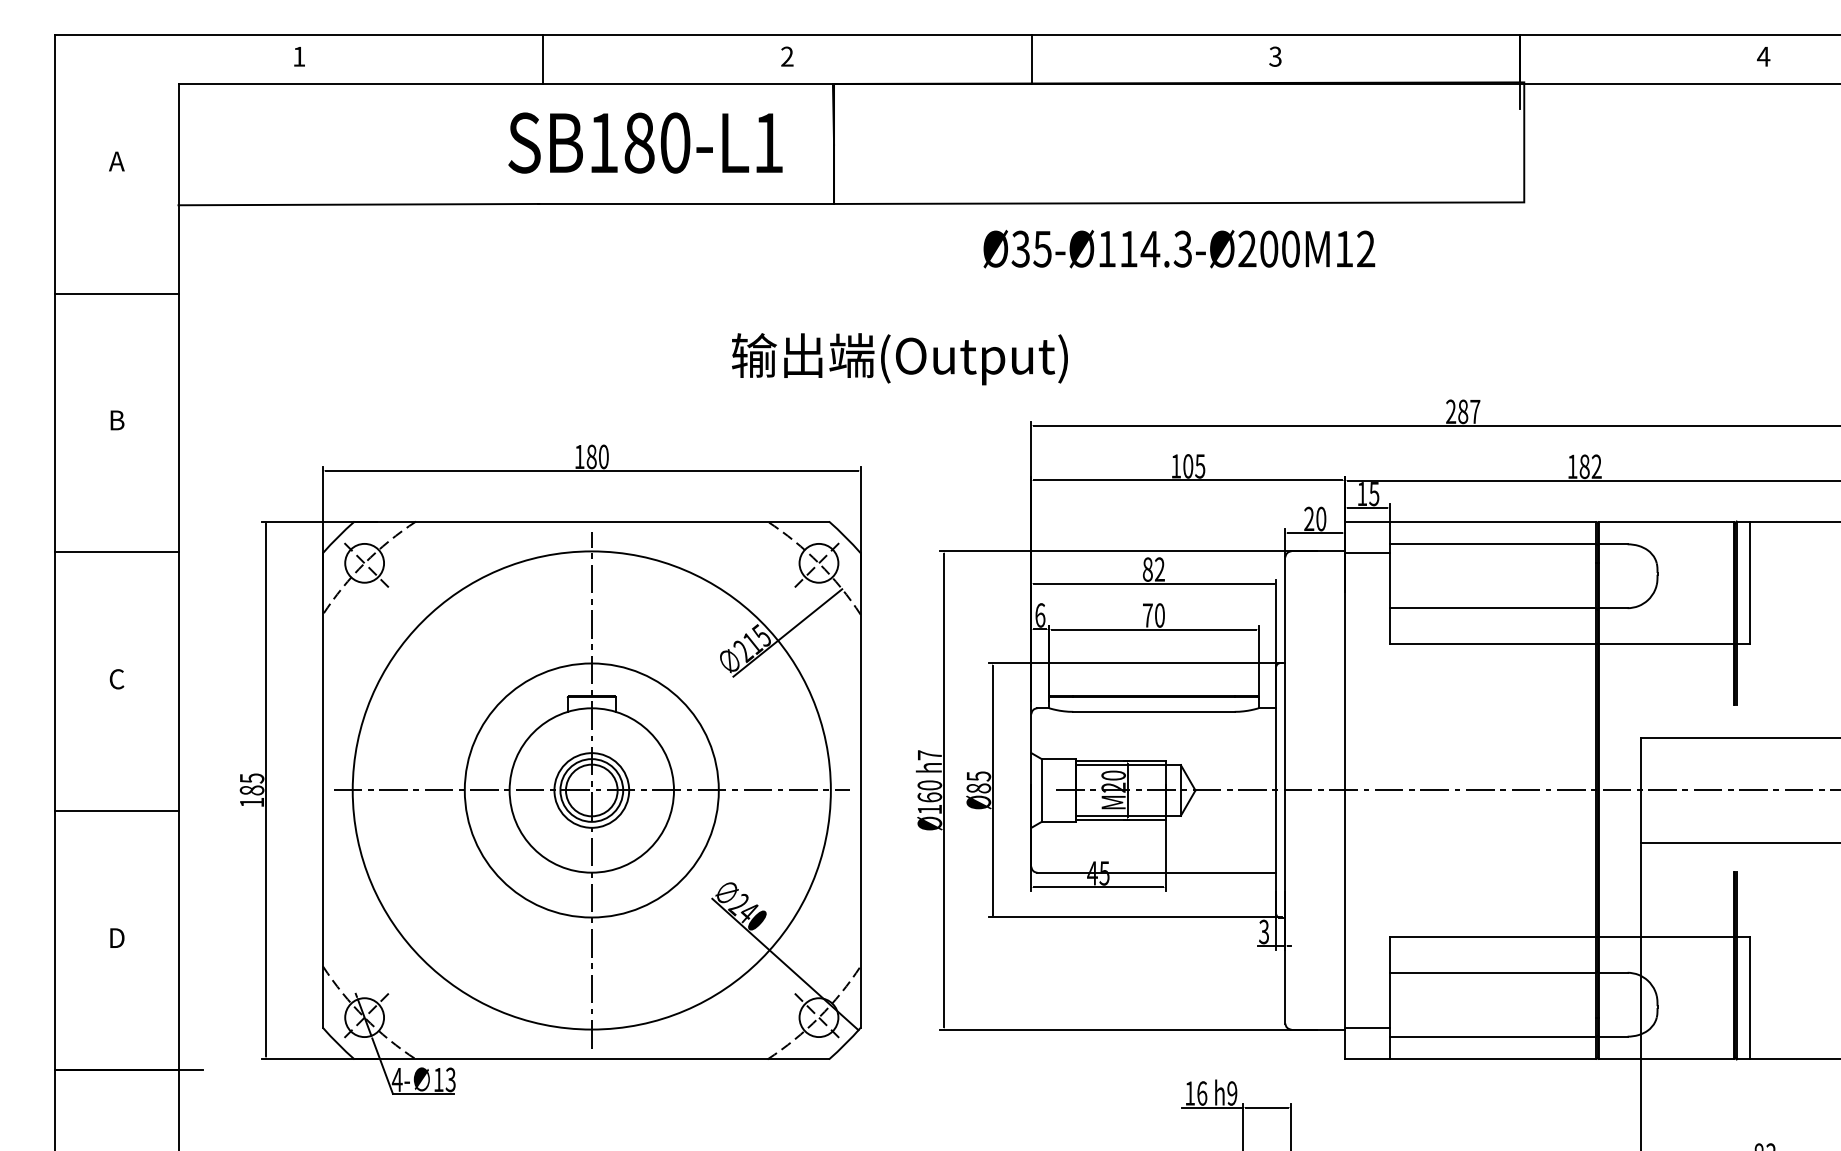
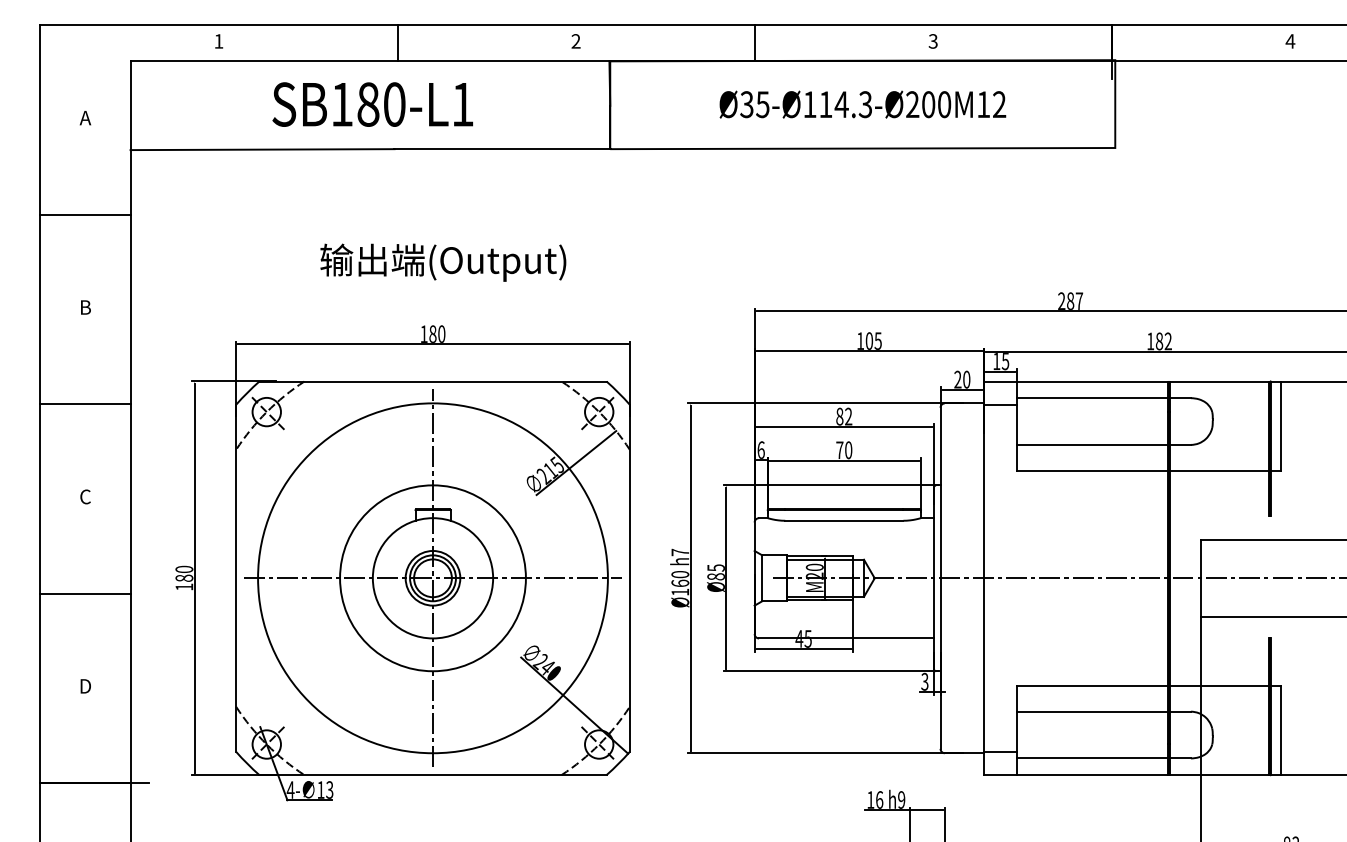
text: (645, 142) -> (372, 104), moved
text: (1179, 248) -> (863, 104), moved
text: (899, 359) -> (443, 262), moved
text: (251, 778) -> (183, 569), 185 -> 180

